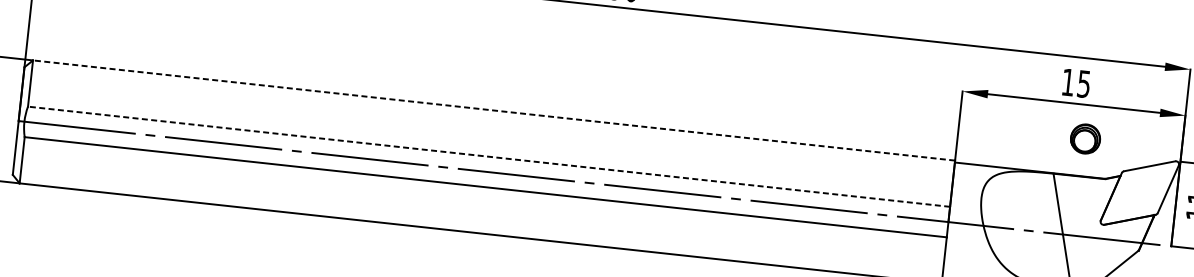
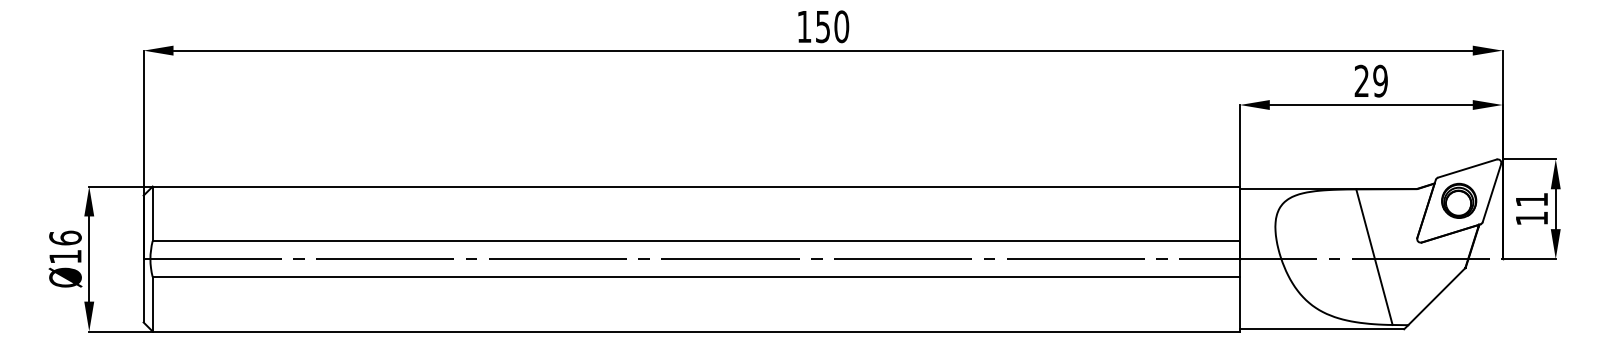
text: (1075, 82) -> (1370, 80), 15 -> 29
line: (494, 110) -> (696, 186), dashed -> solid
part: (1085, 138) -> (1459, 200), moved
line: (489, 157) -> (696, 241), dashed -> solid

